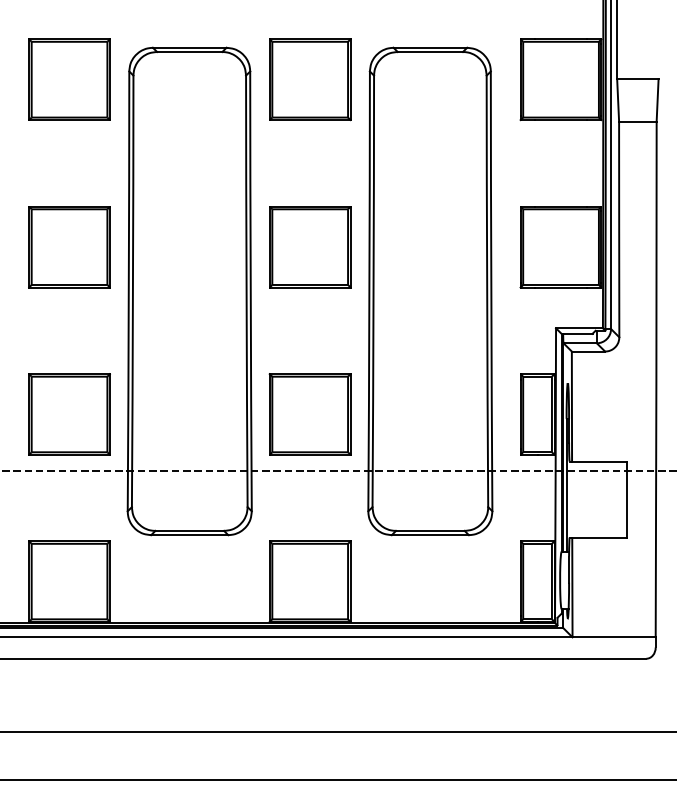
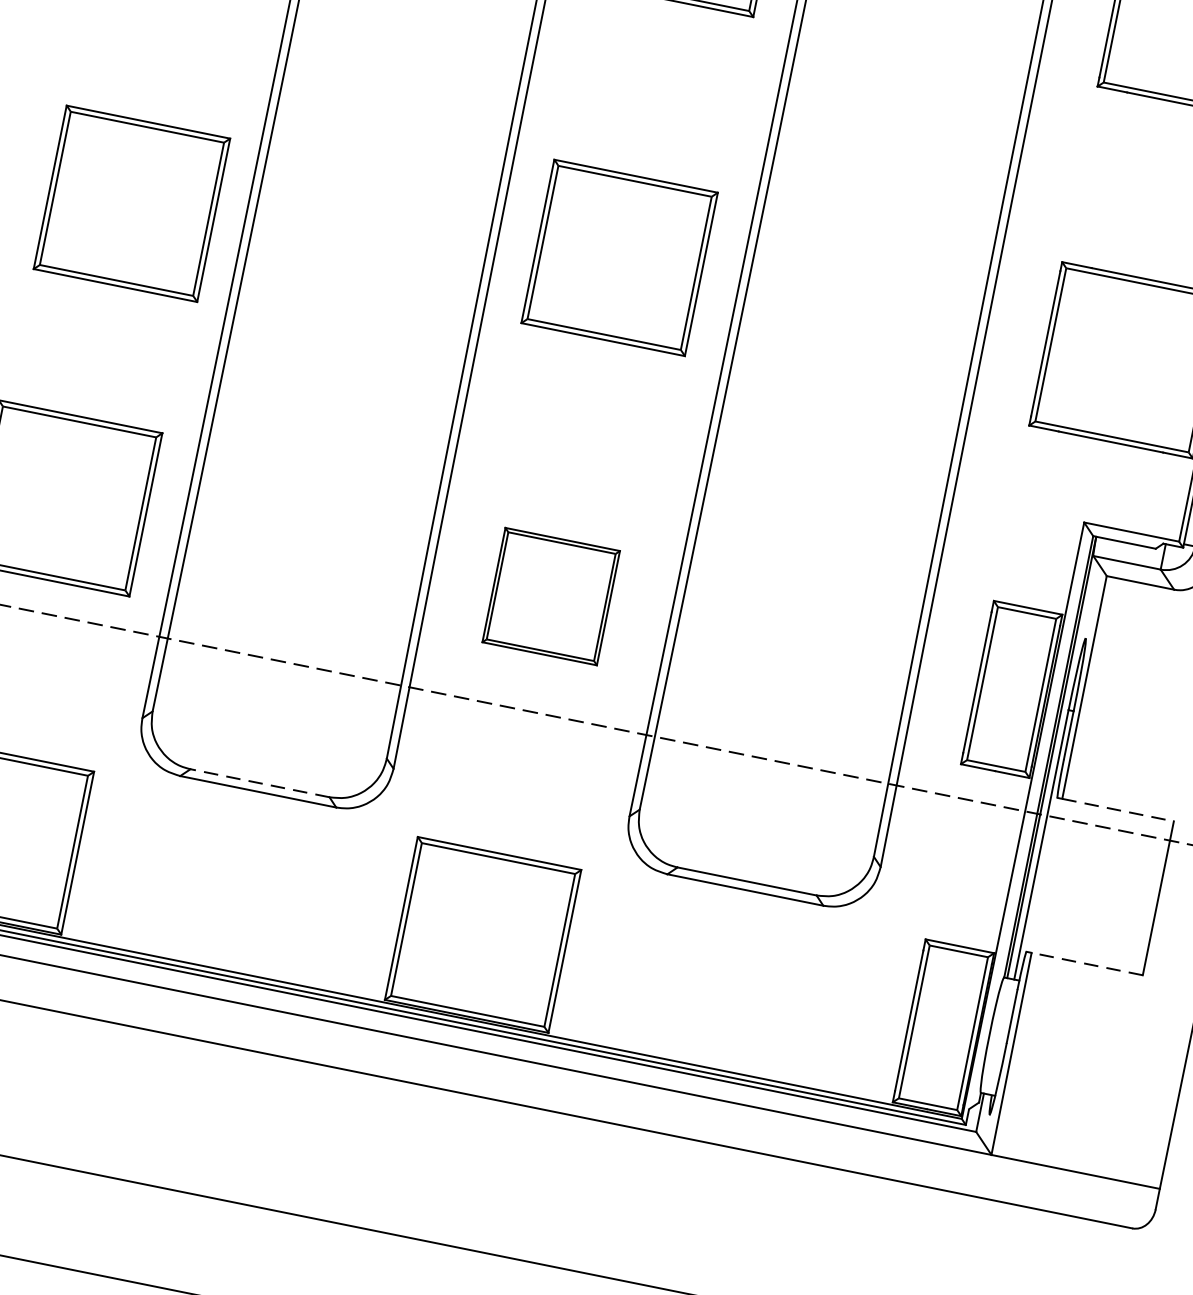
part: (69, 247) -> (131, 204), moved
part: (309, 414) -> (549, 596), size x0.7
line: (599, 461) -> (1117, 809), solid -> dashed
line: (189, 530) -> (259, 782), solid -> dashed
line: (599, 537) -> (1086, 963), solid -> dashed

